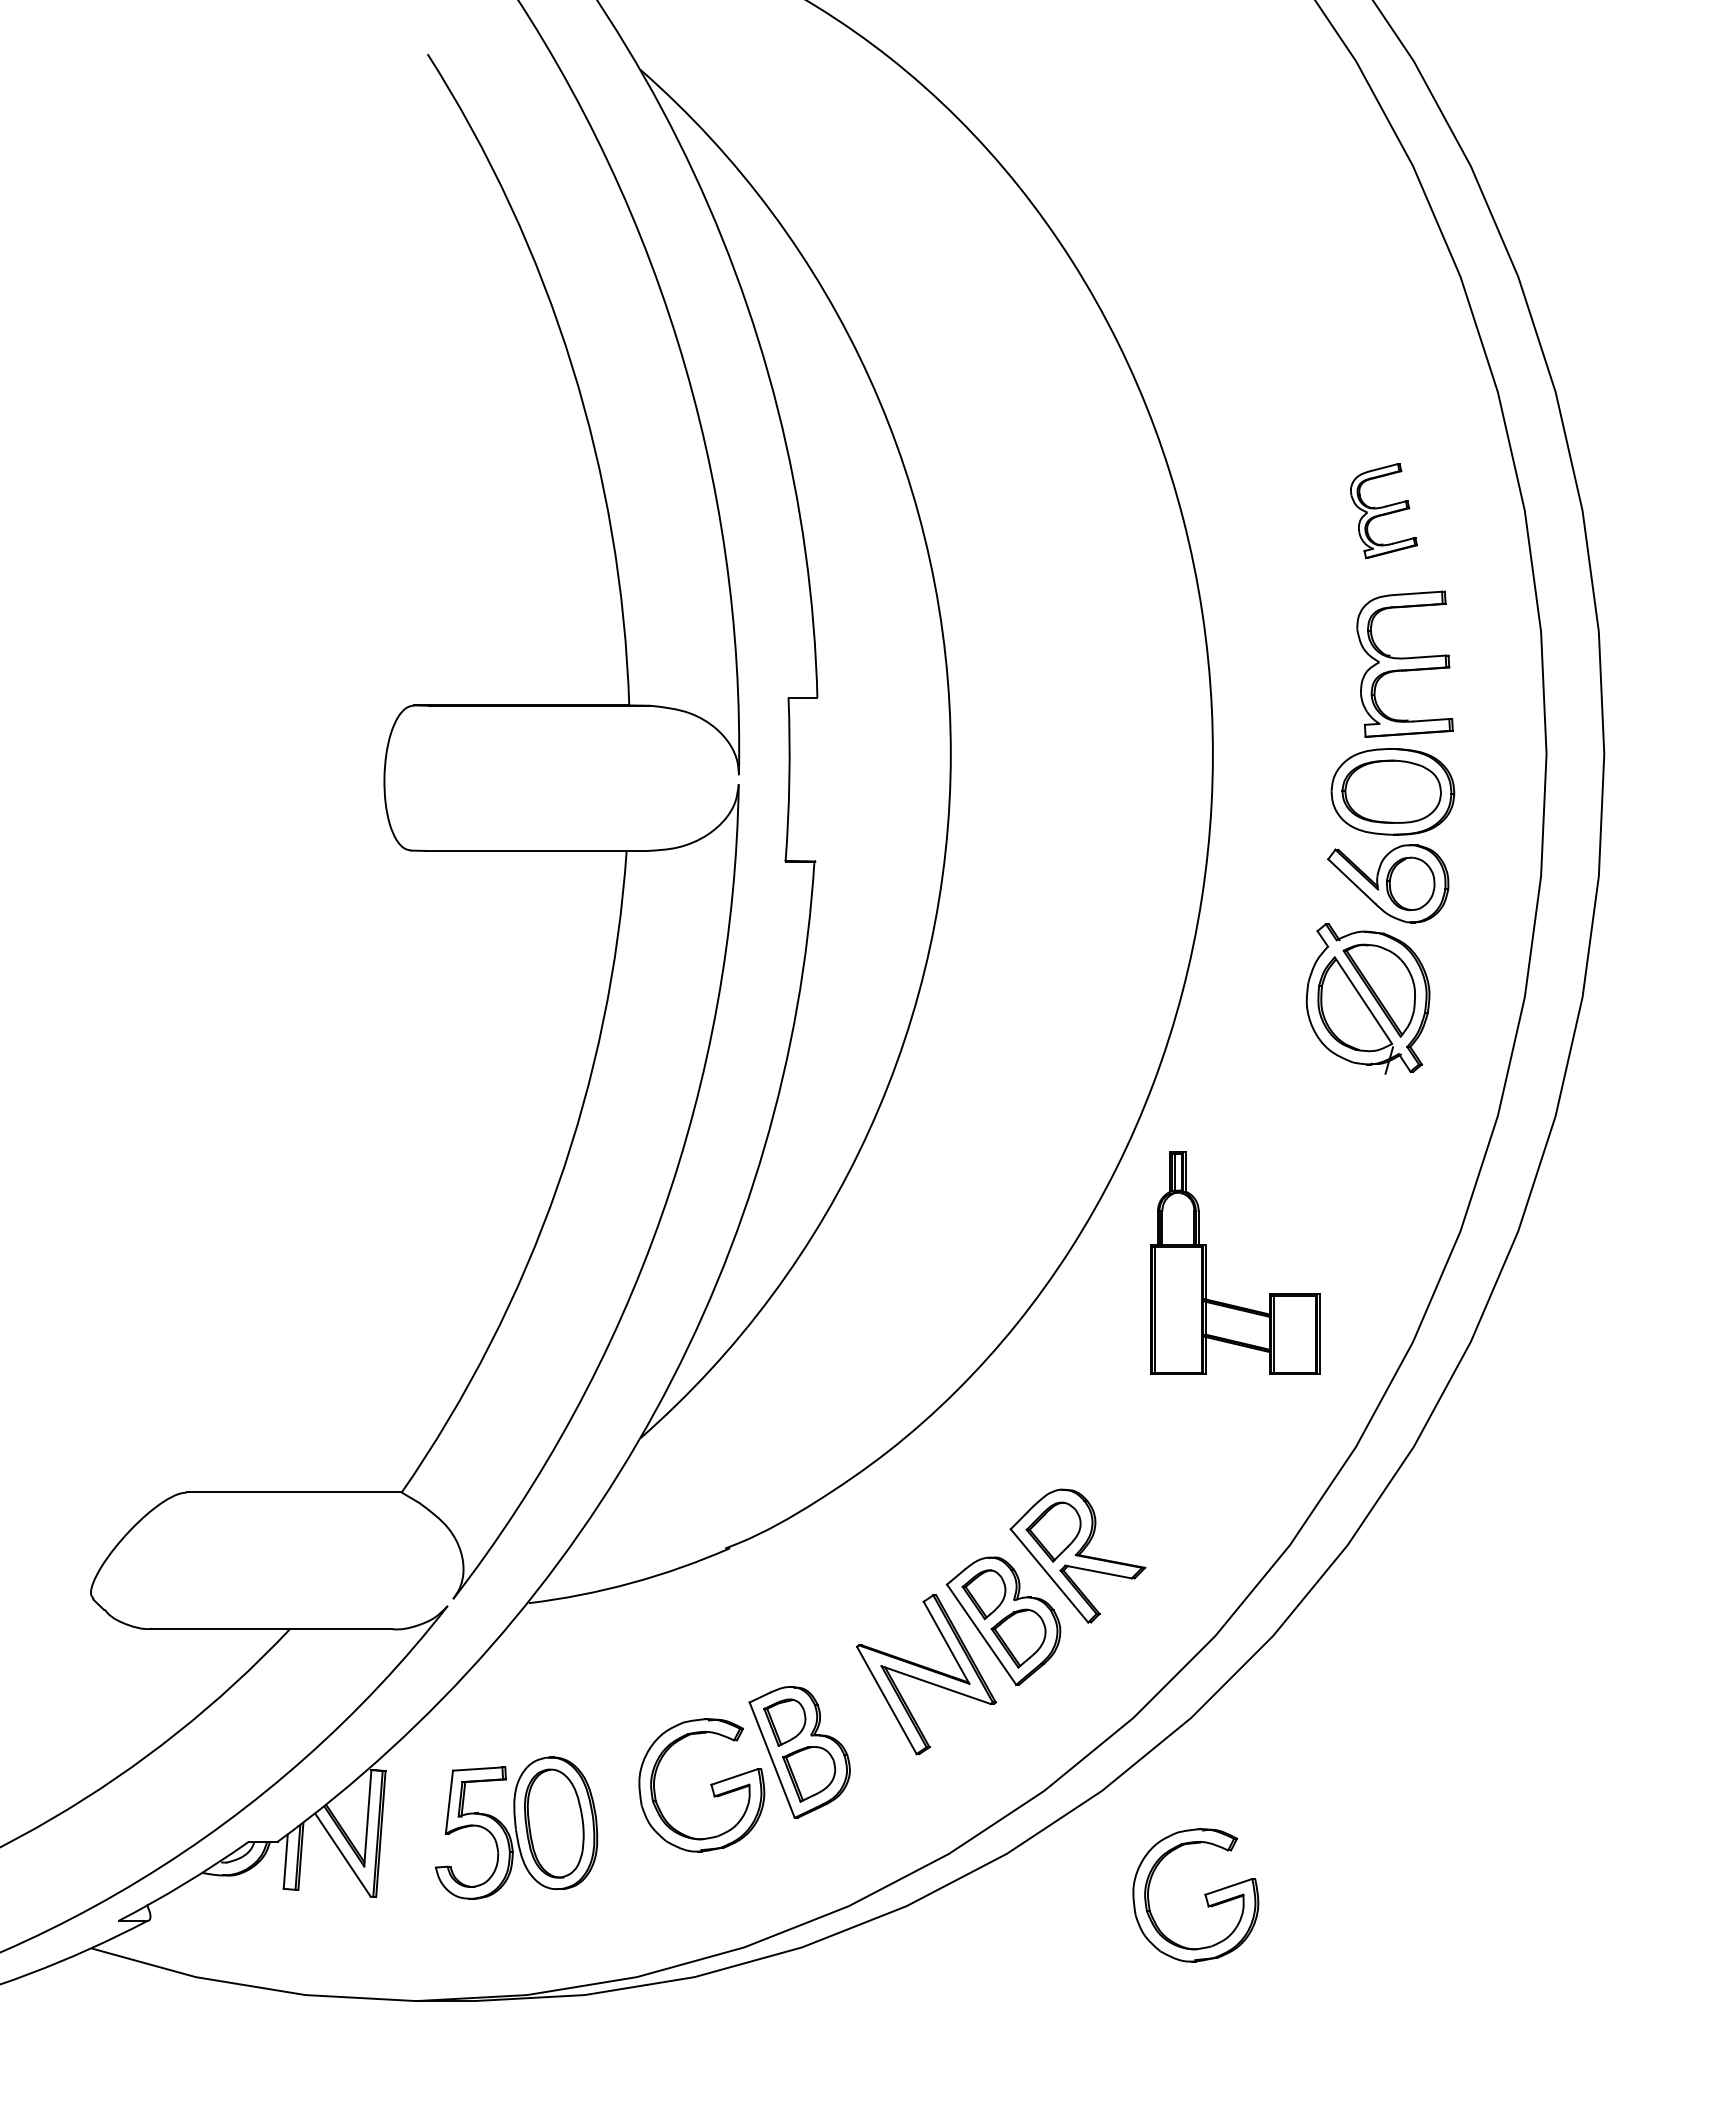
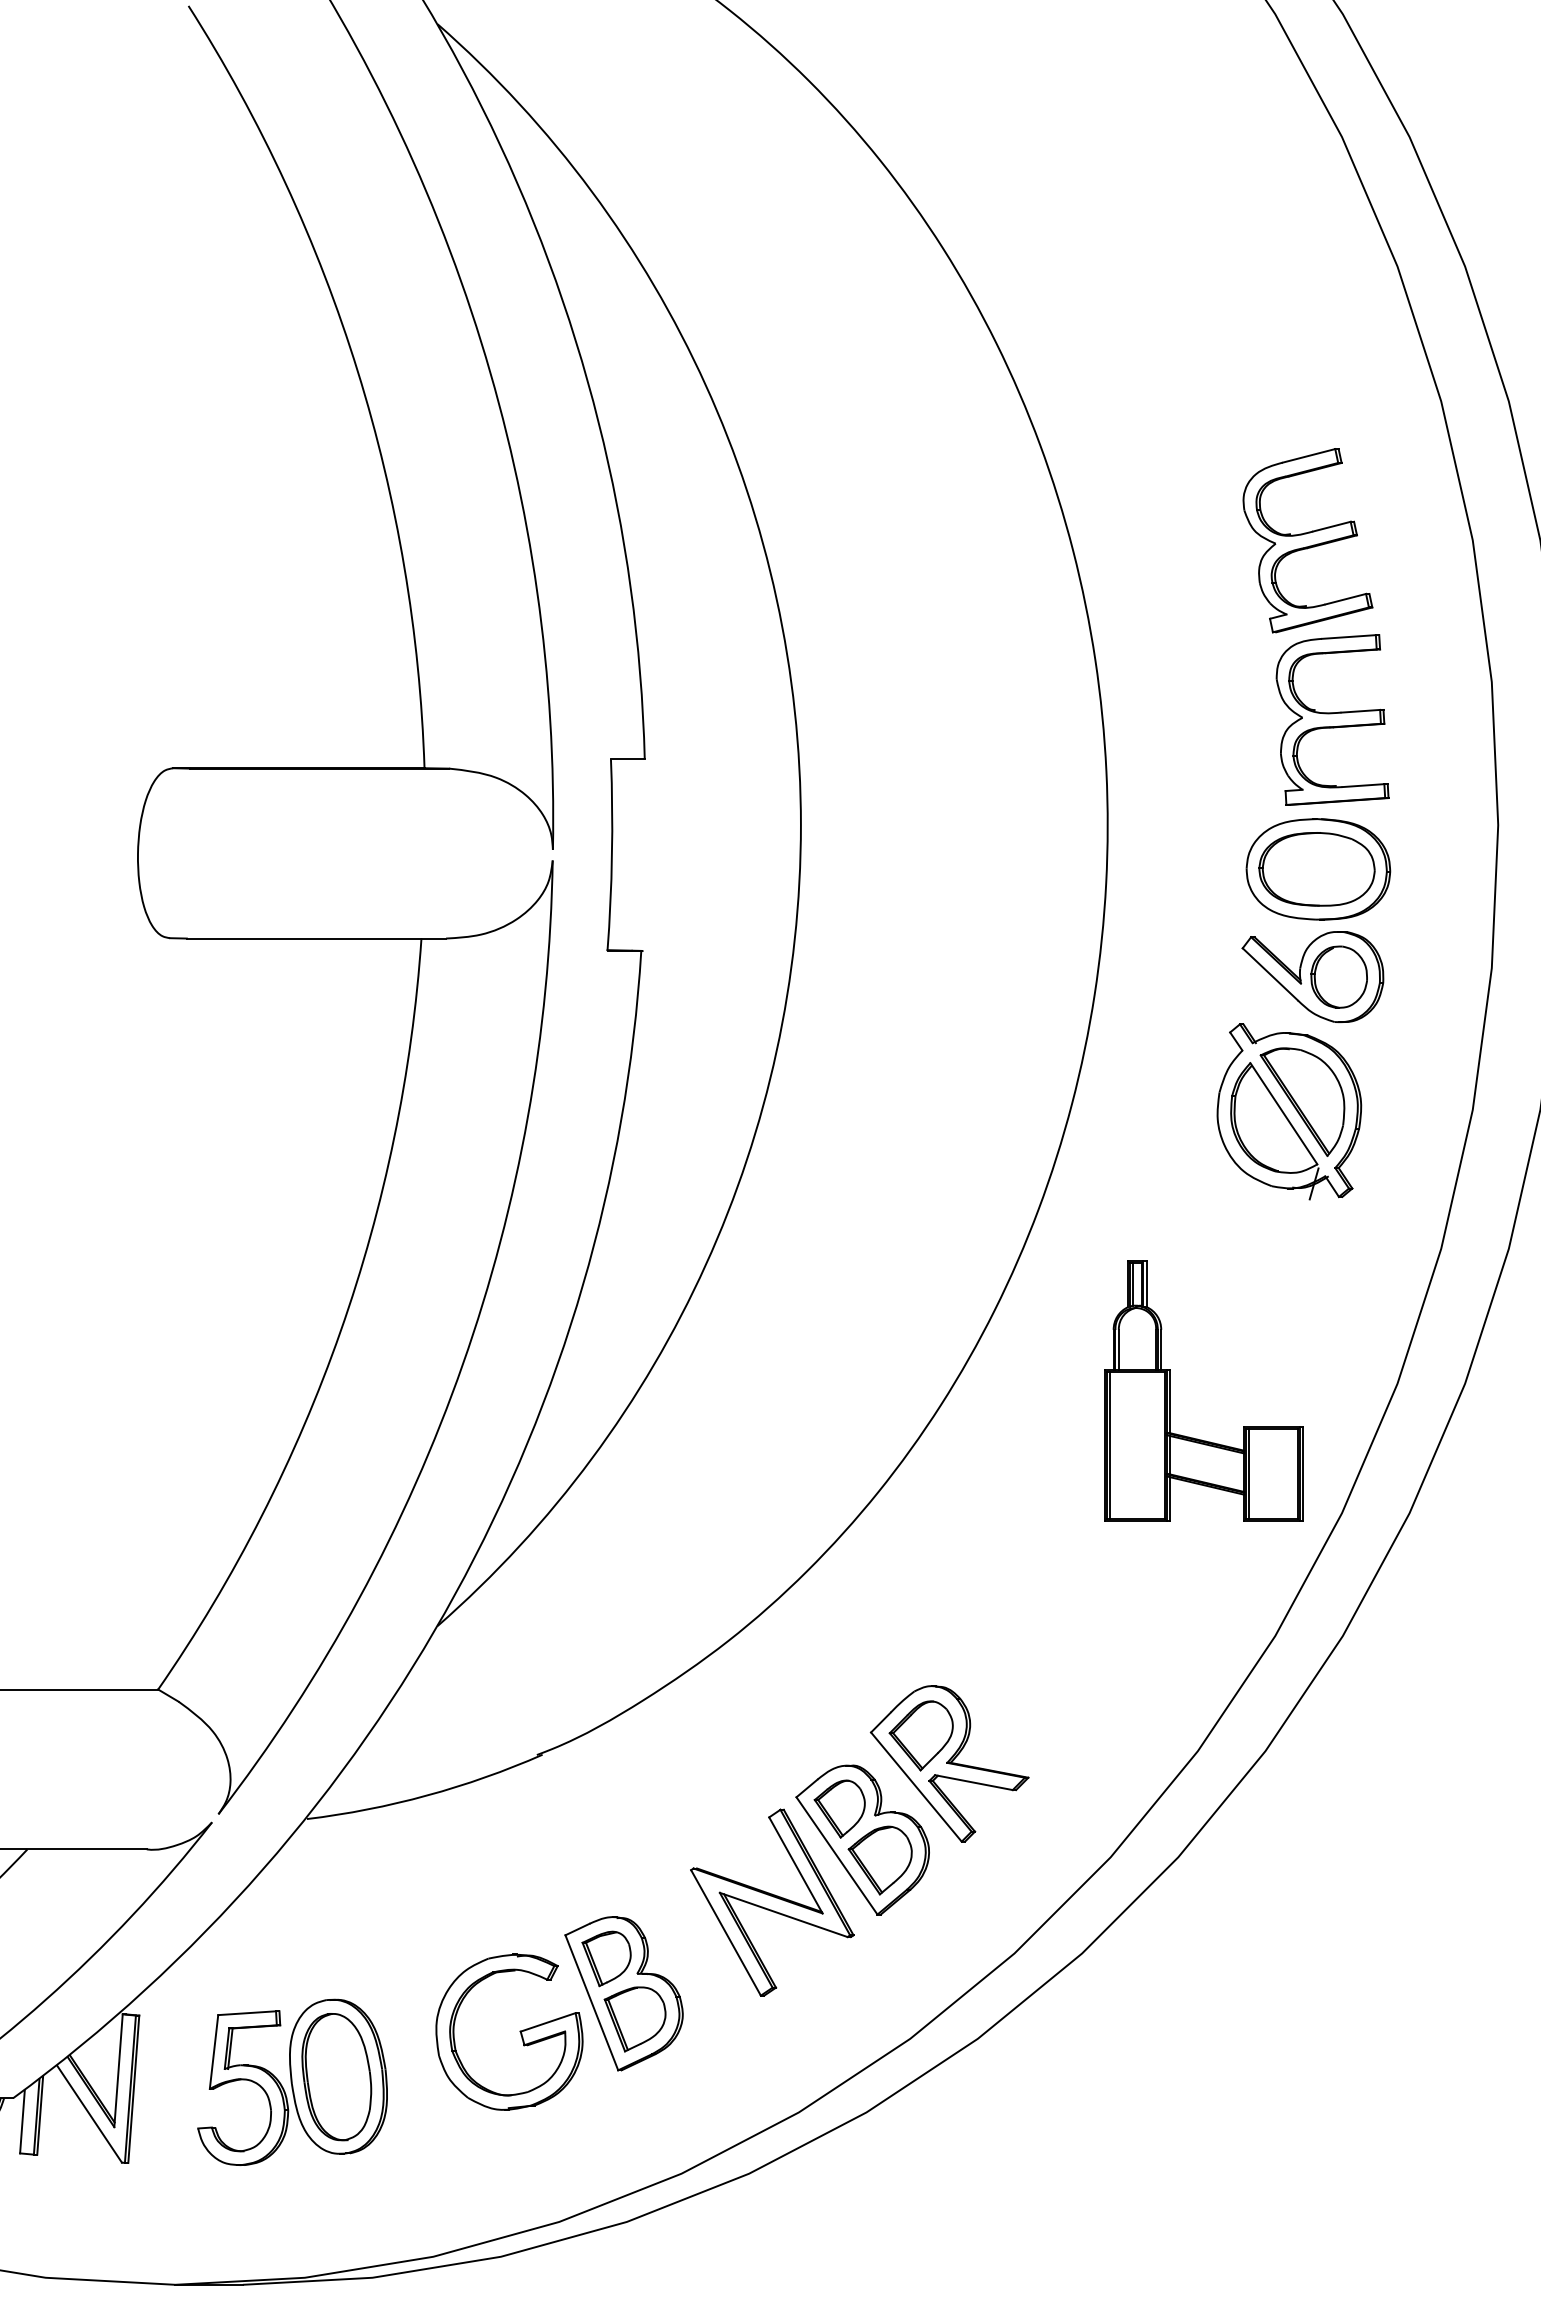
part: (1383, 510) -> (1307, 540), size x1.67
part: (1206, 1262) -> (1170, 1389), moved
part: (1204, 1895) -> (1097, 2161), removed

